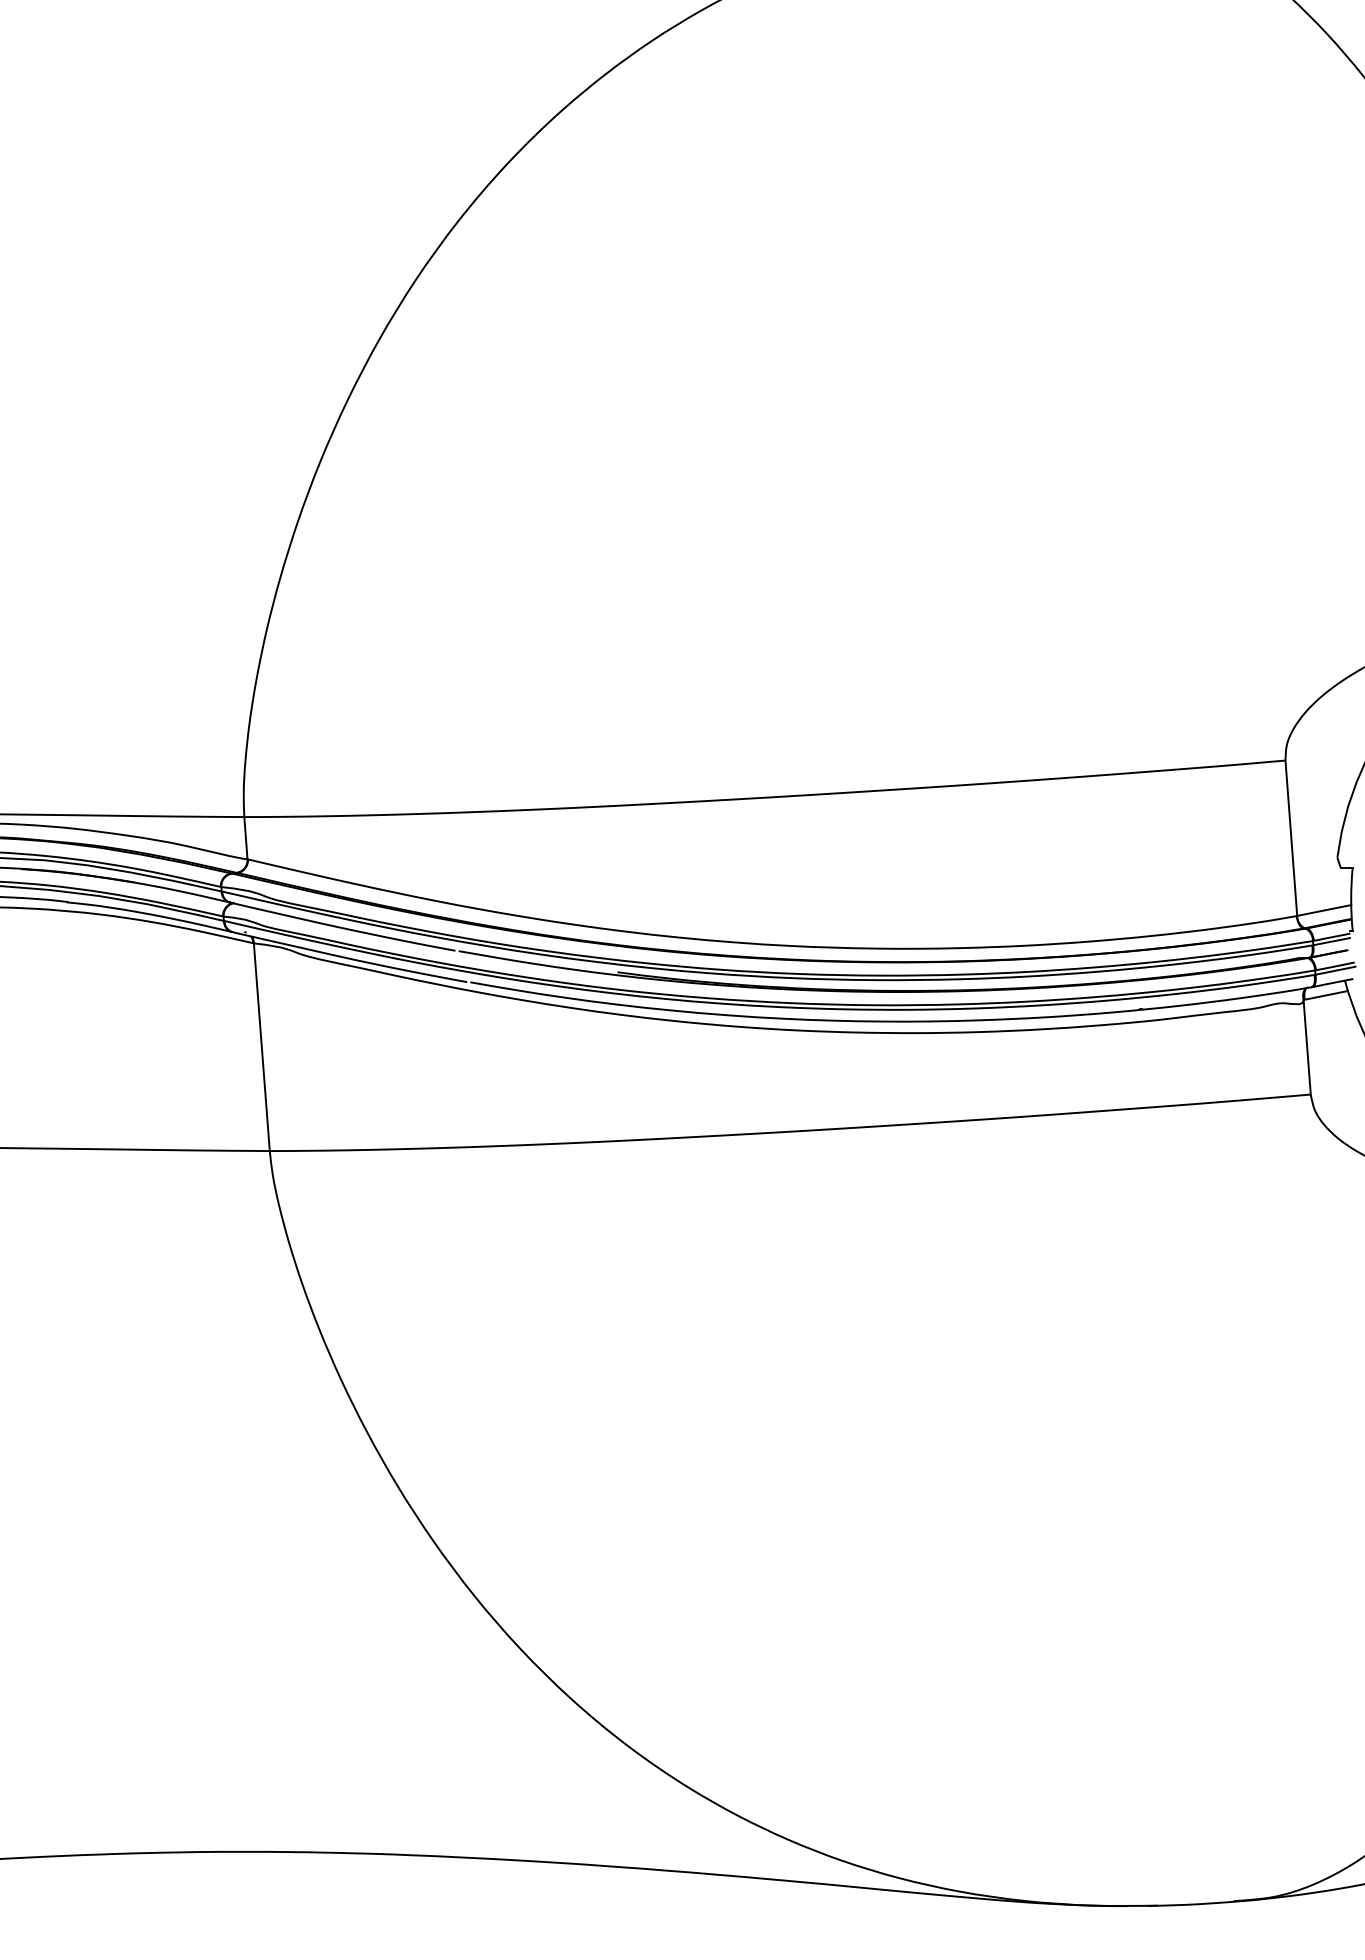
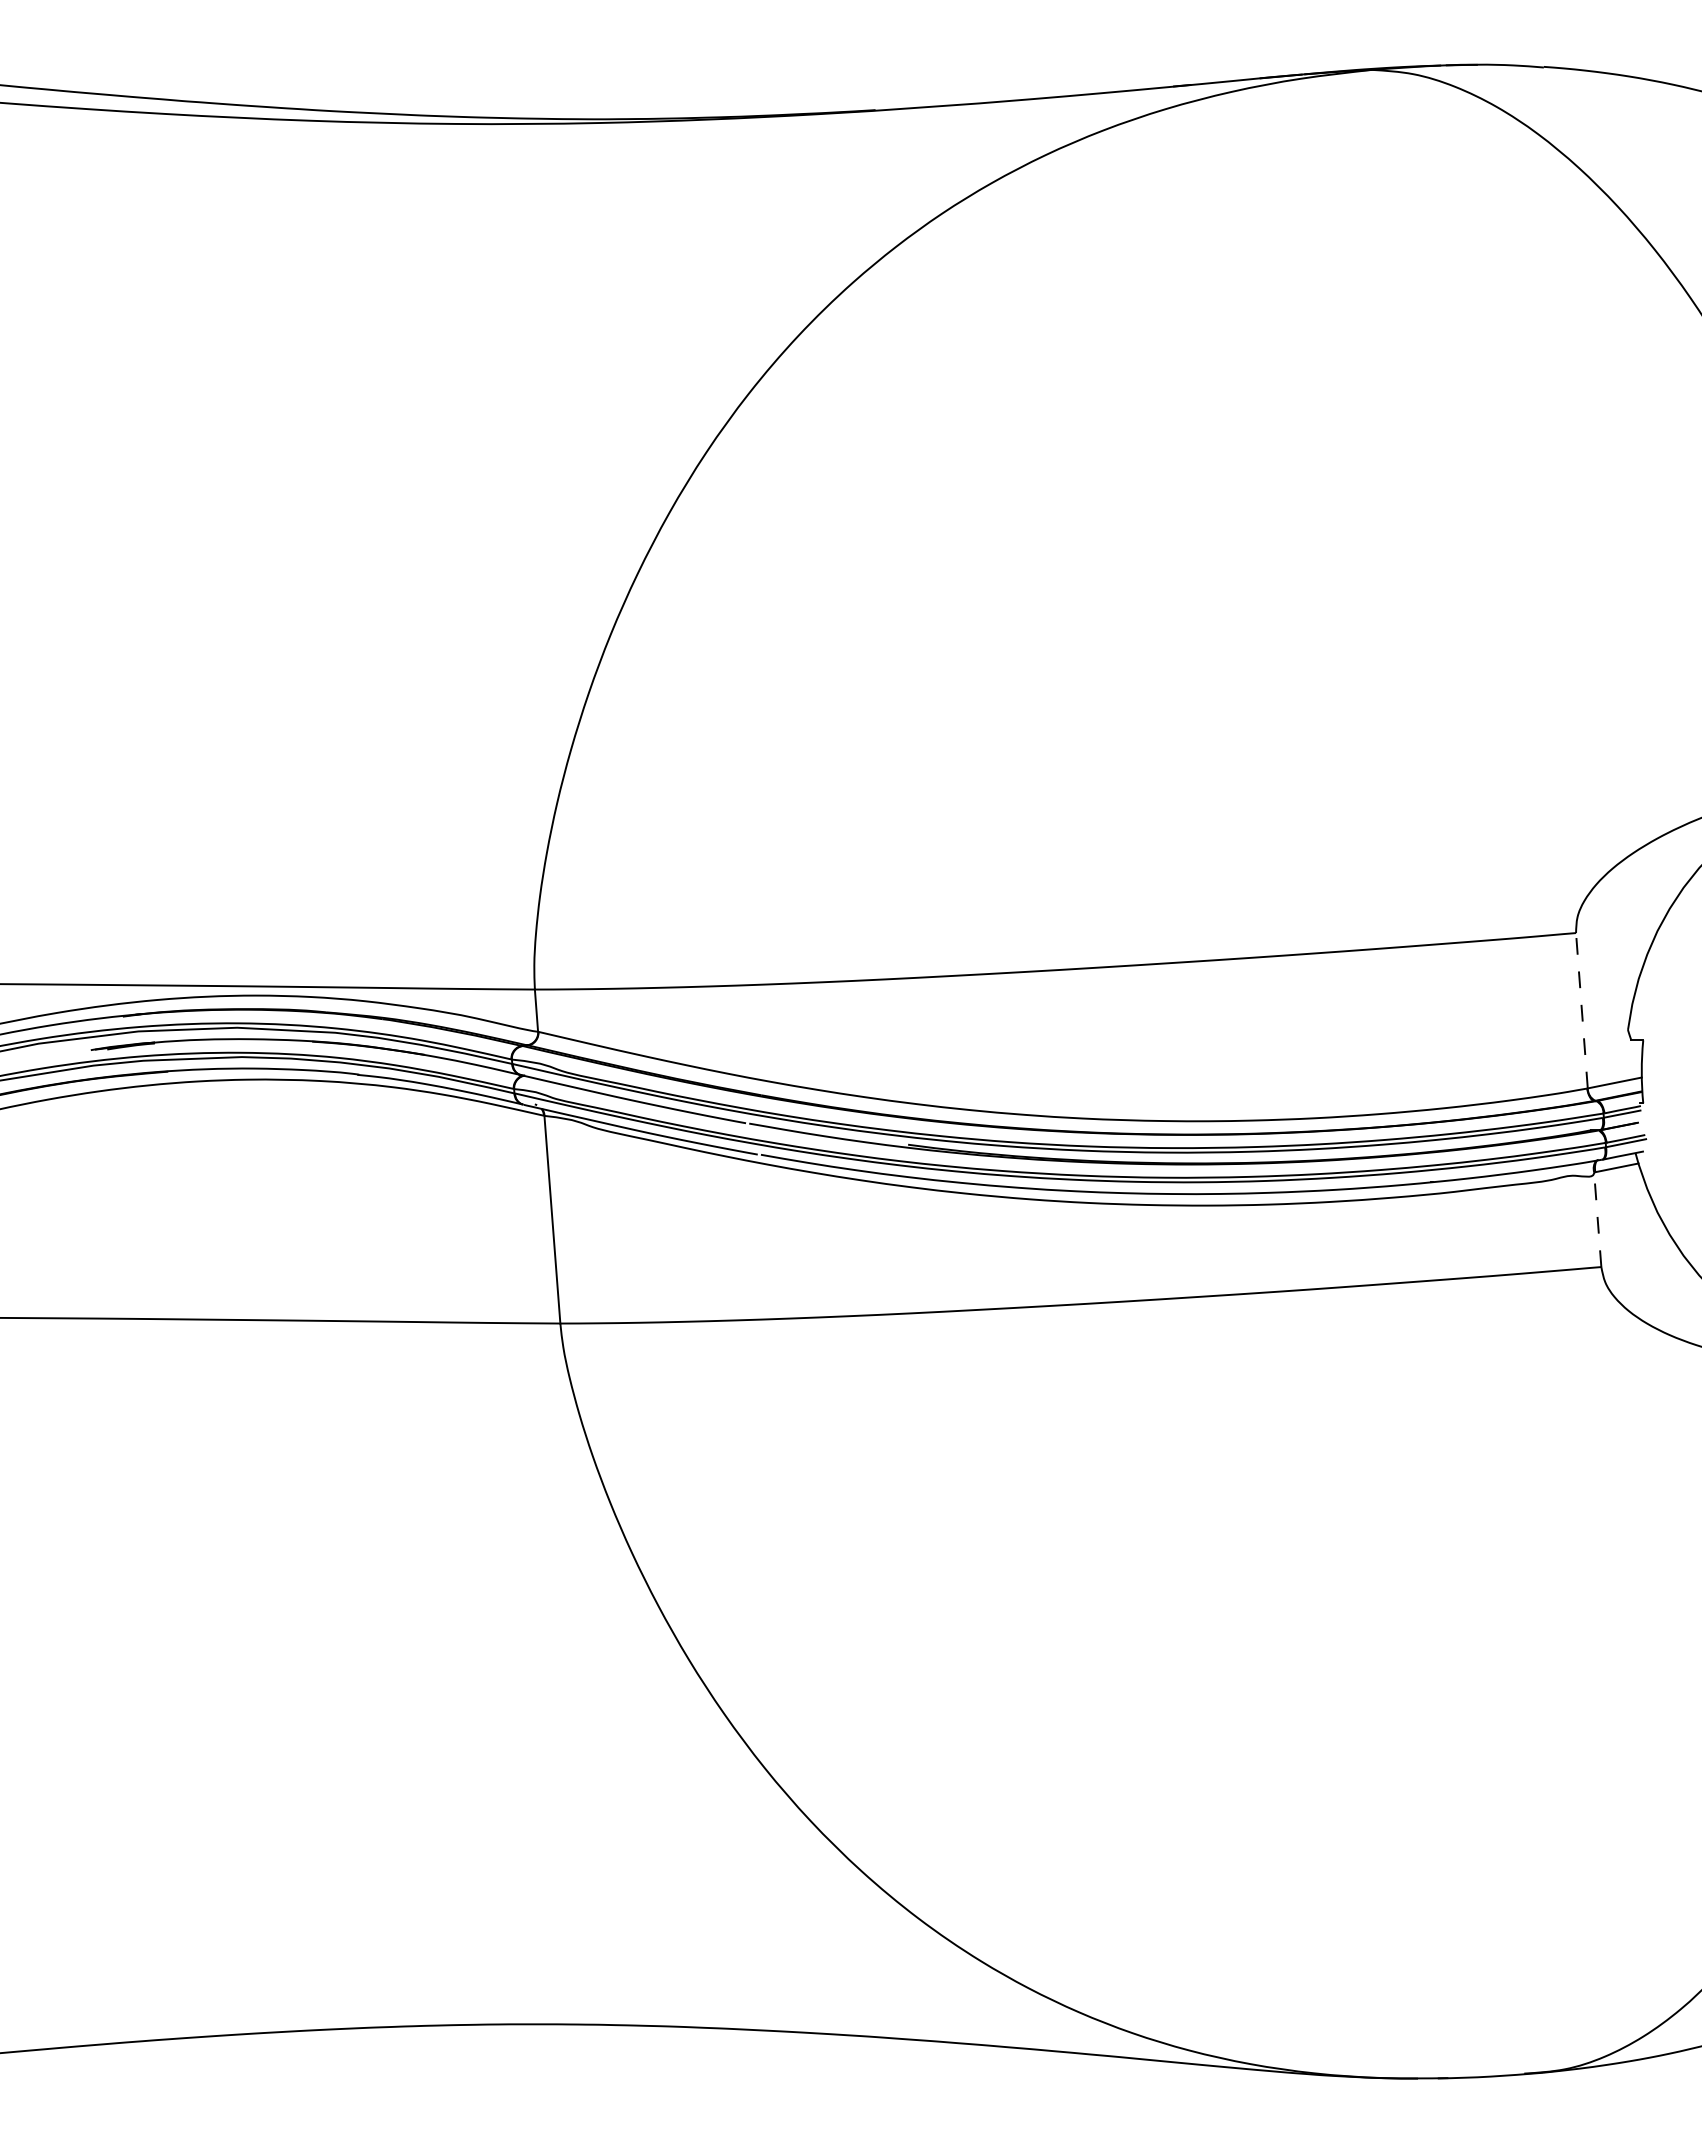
line: (1290, 838) -> (1581, 1010), solid -> dashed
line: (1306, 1047) -> (1597, 1219), solid -> dashed

